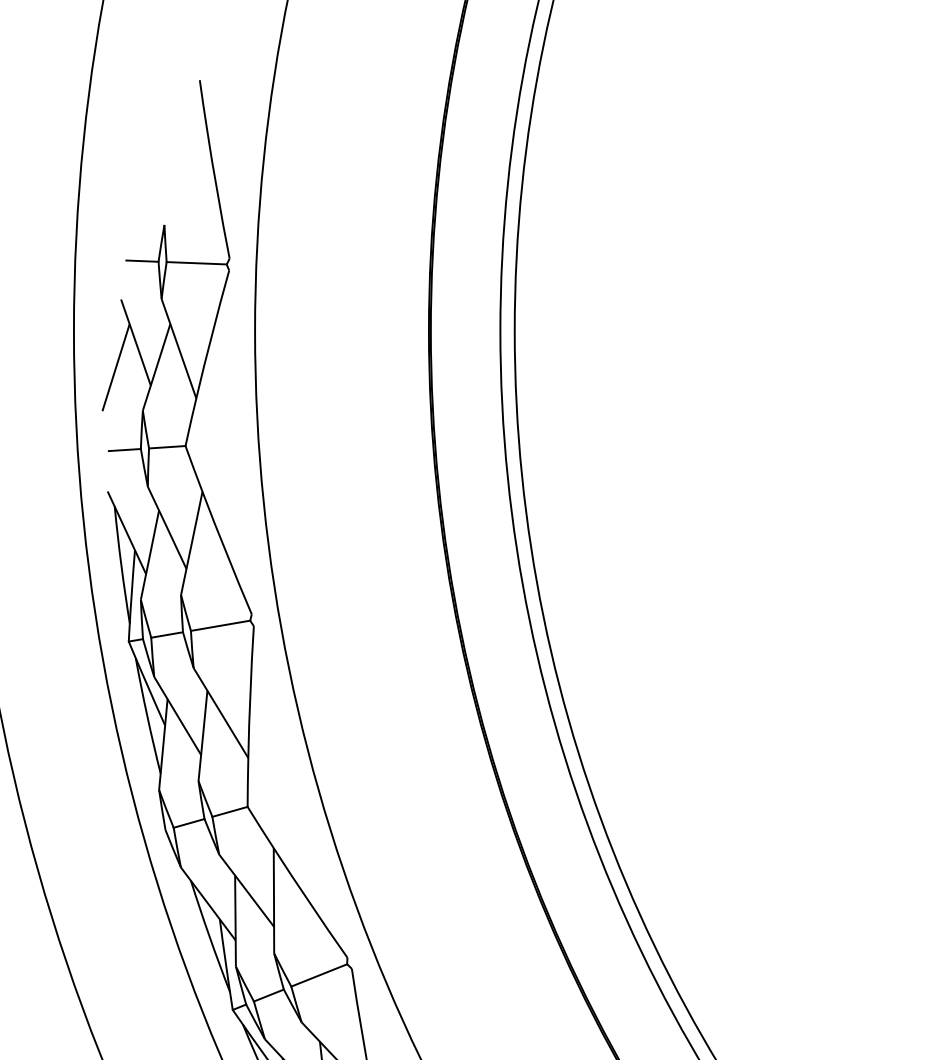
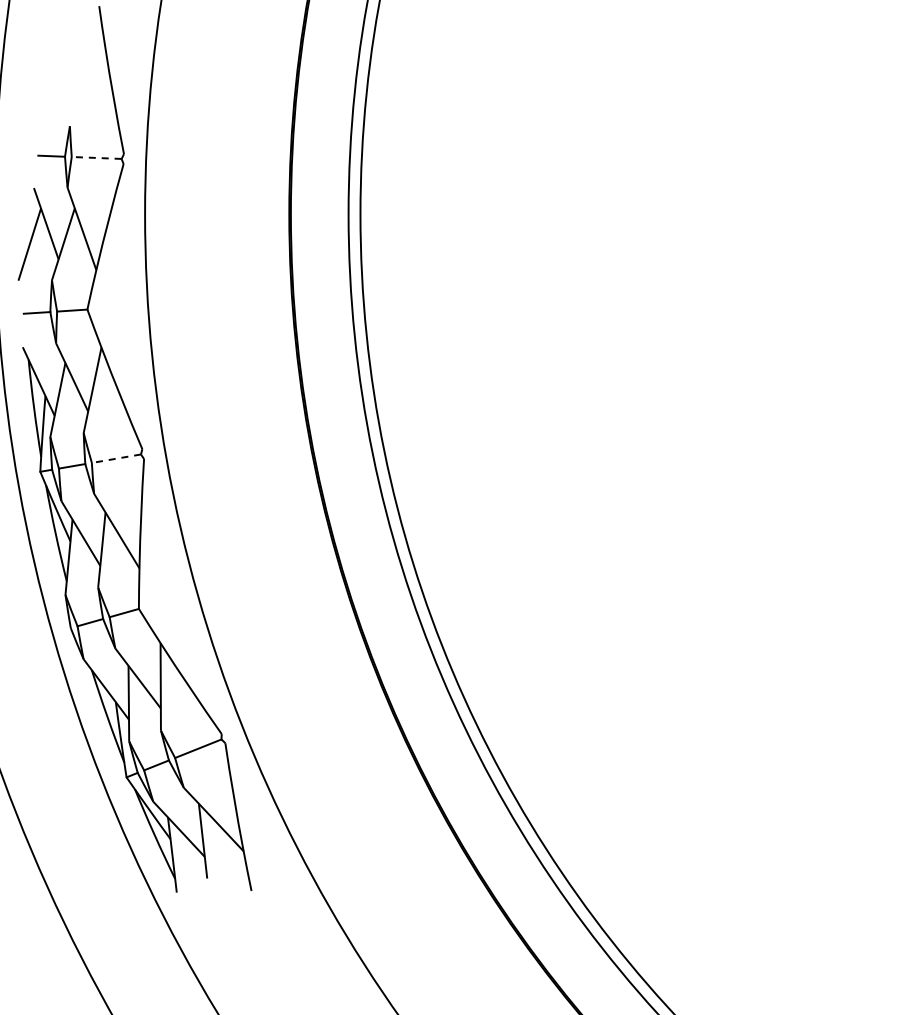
line: (196, 262) -> (96, 157), solid -> dashed
line: (220, 625) -> (116, 458), solid -> dashed

